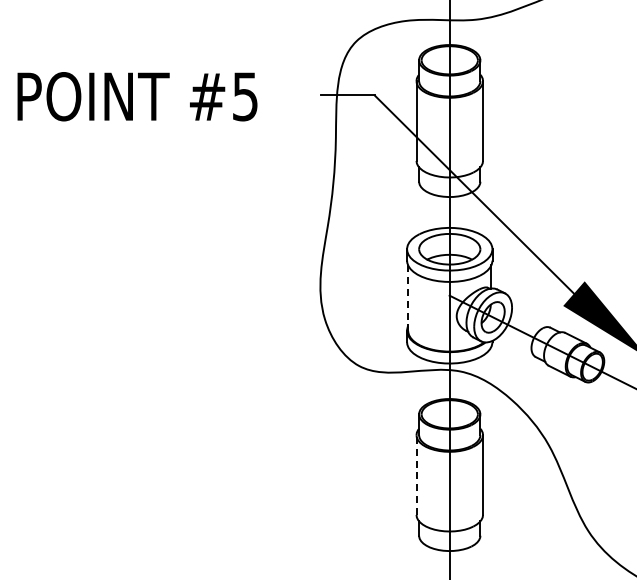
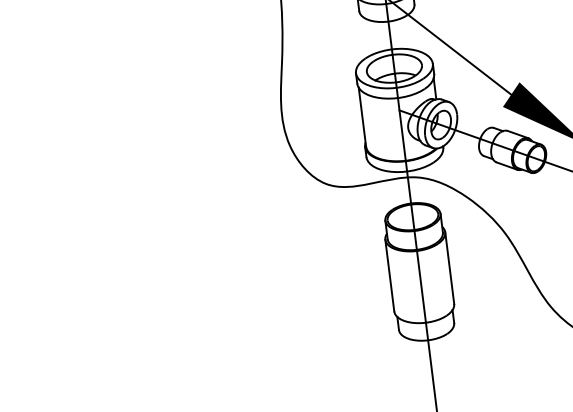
line: (408, 298) -> (362, 117), dashed -> solid
line: (416, 475) -> (389, 276), dashed -> solid

